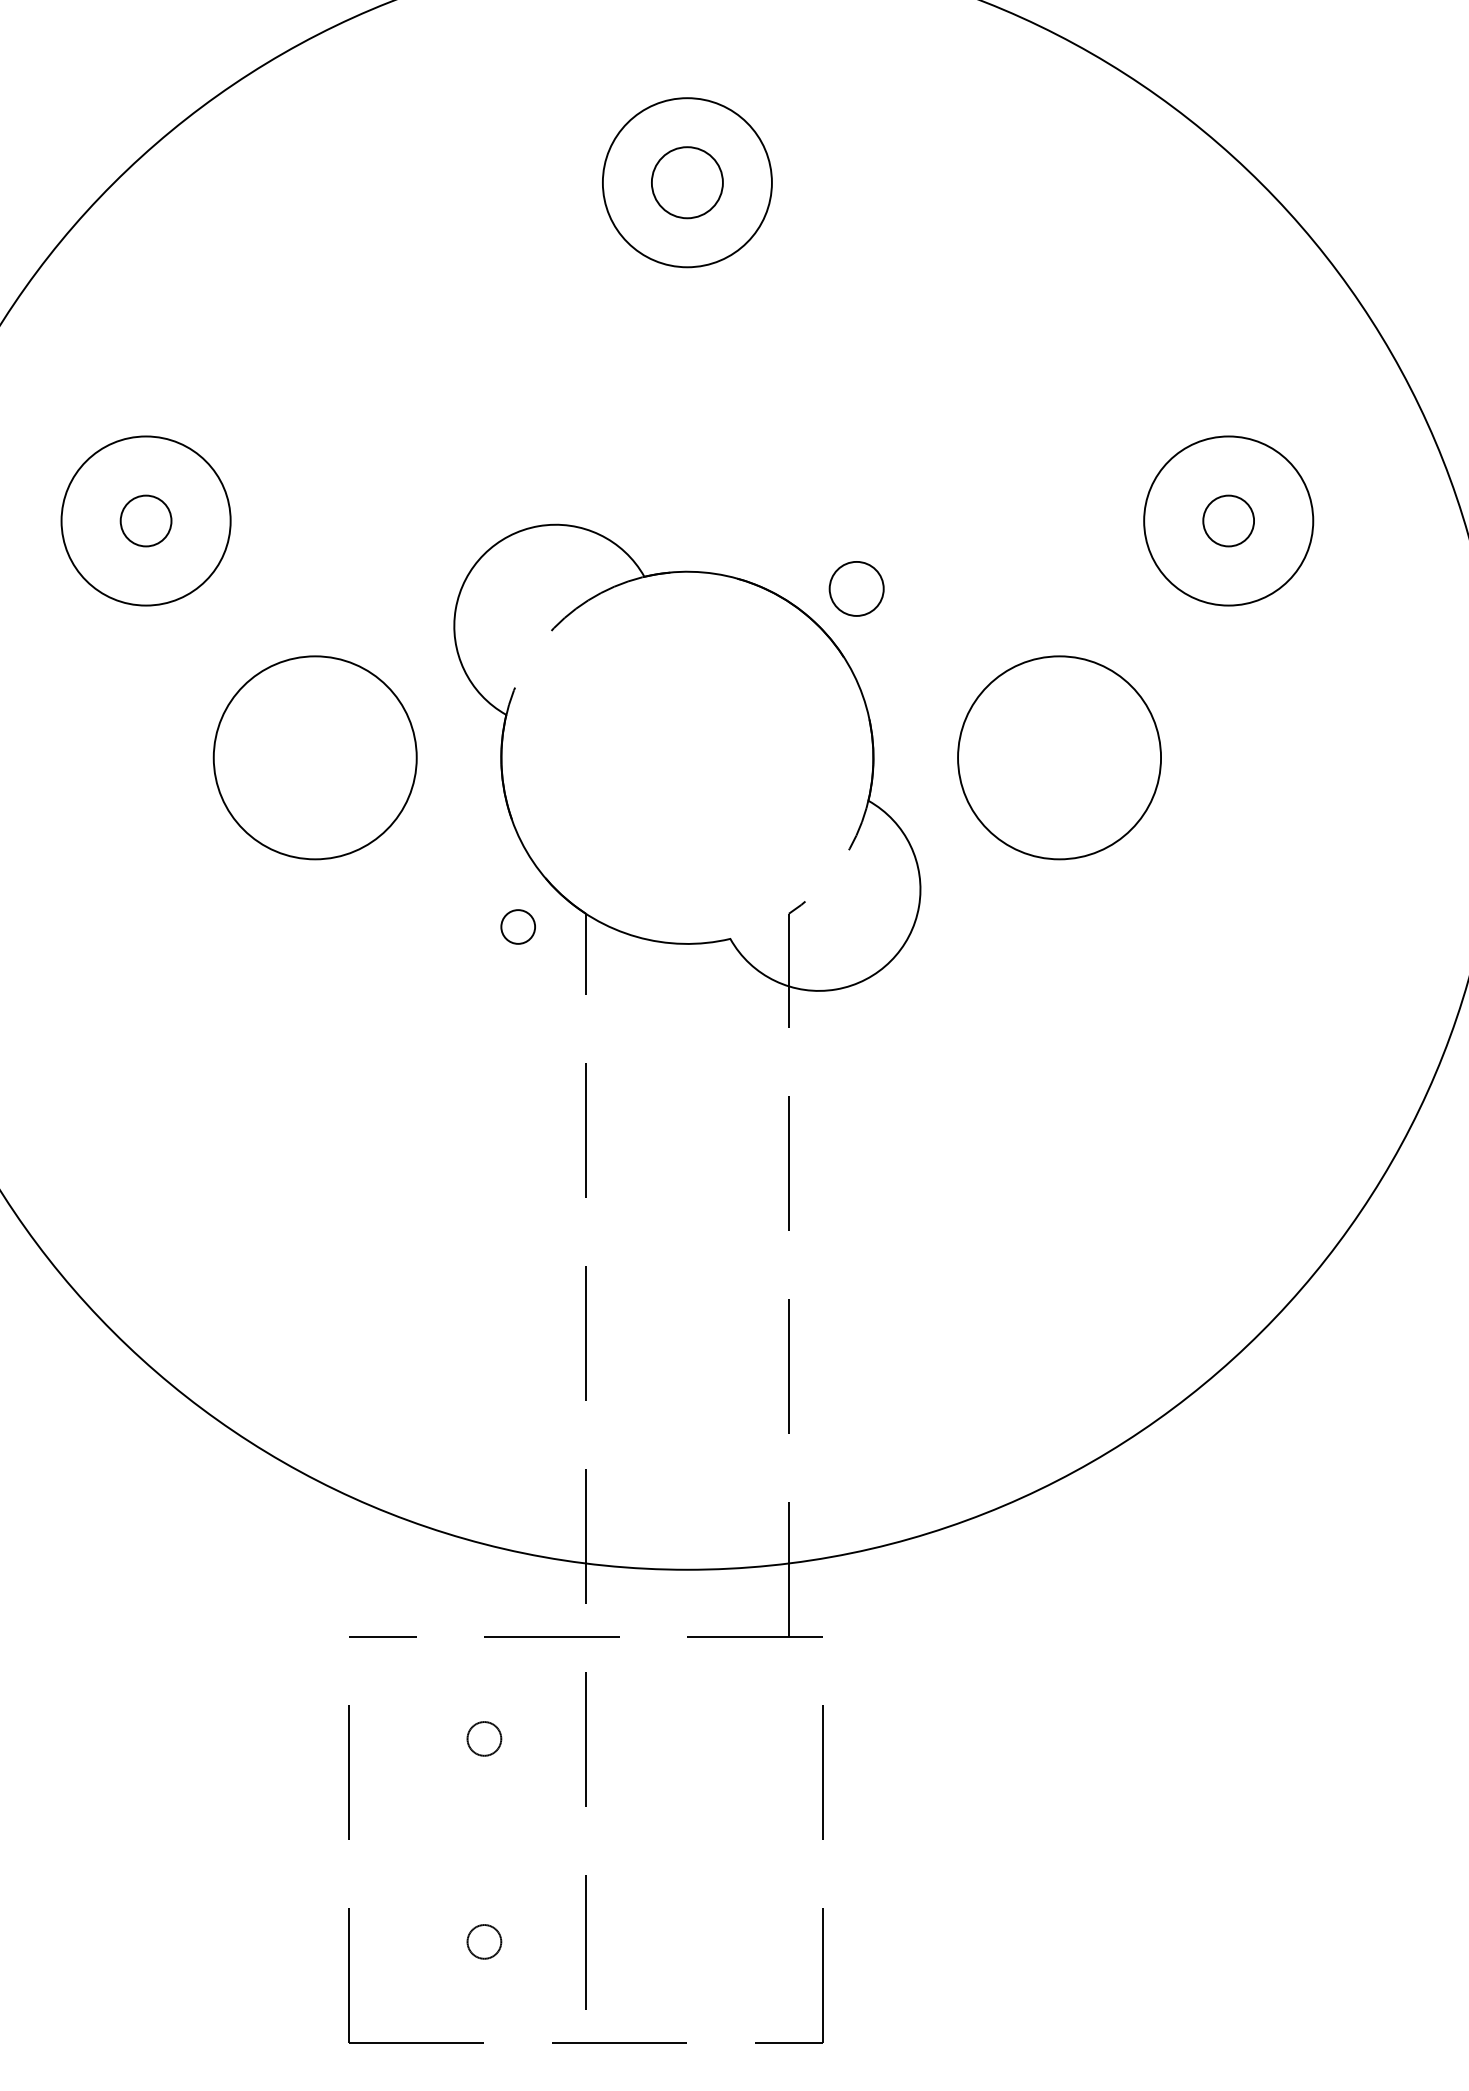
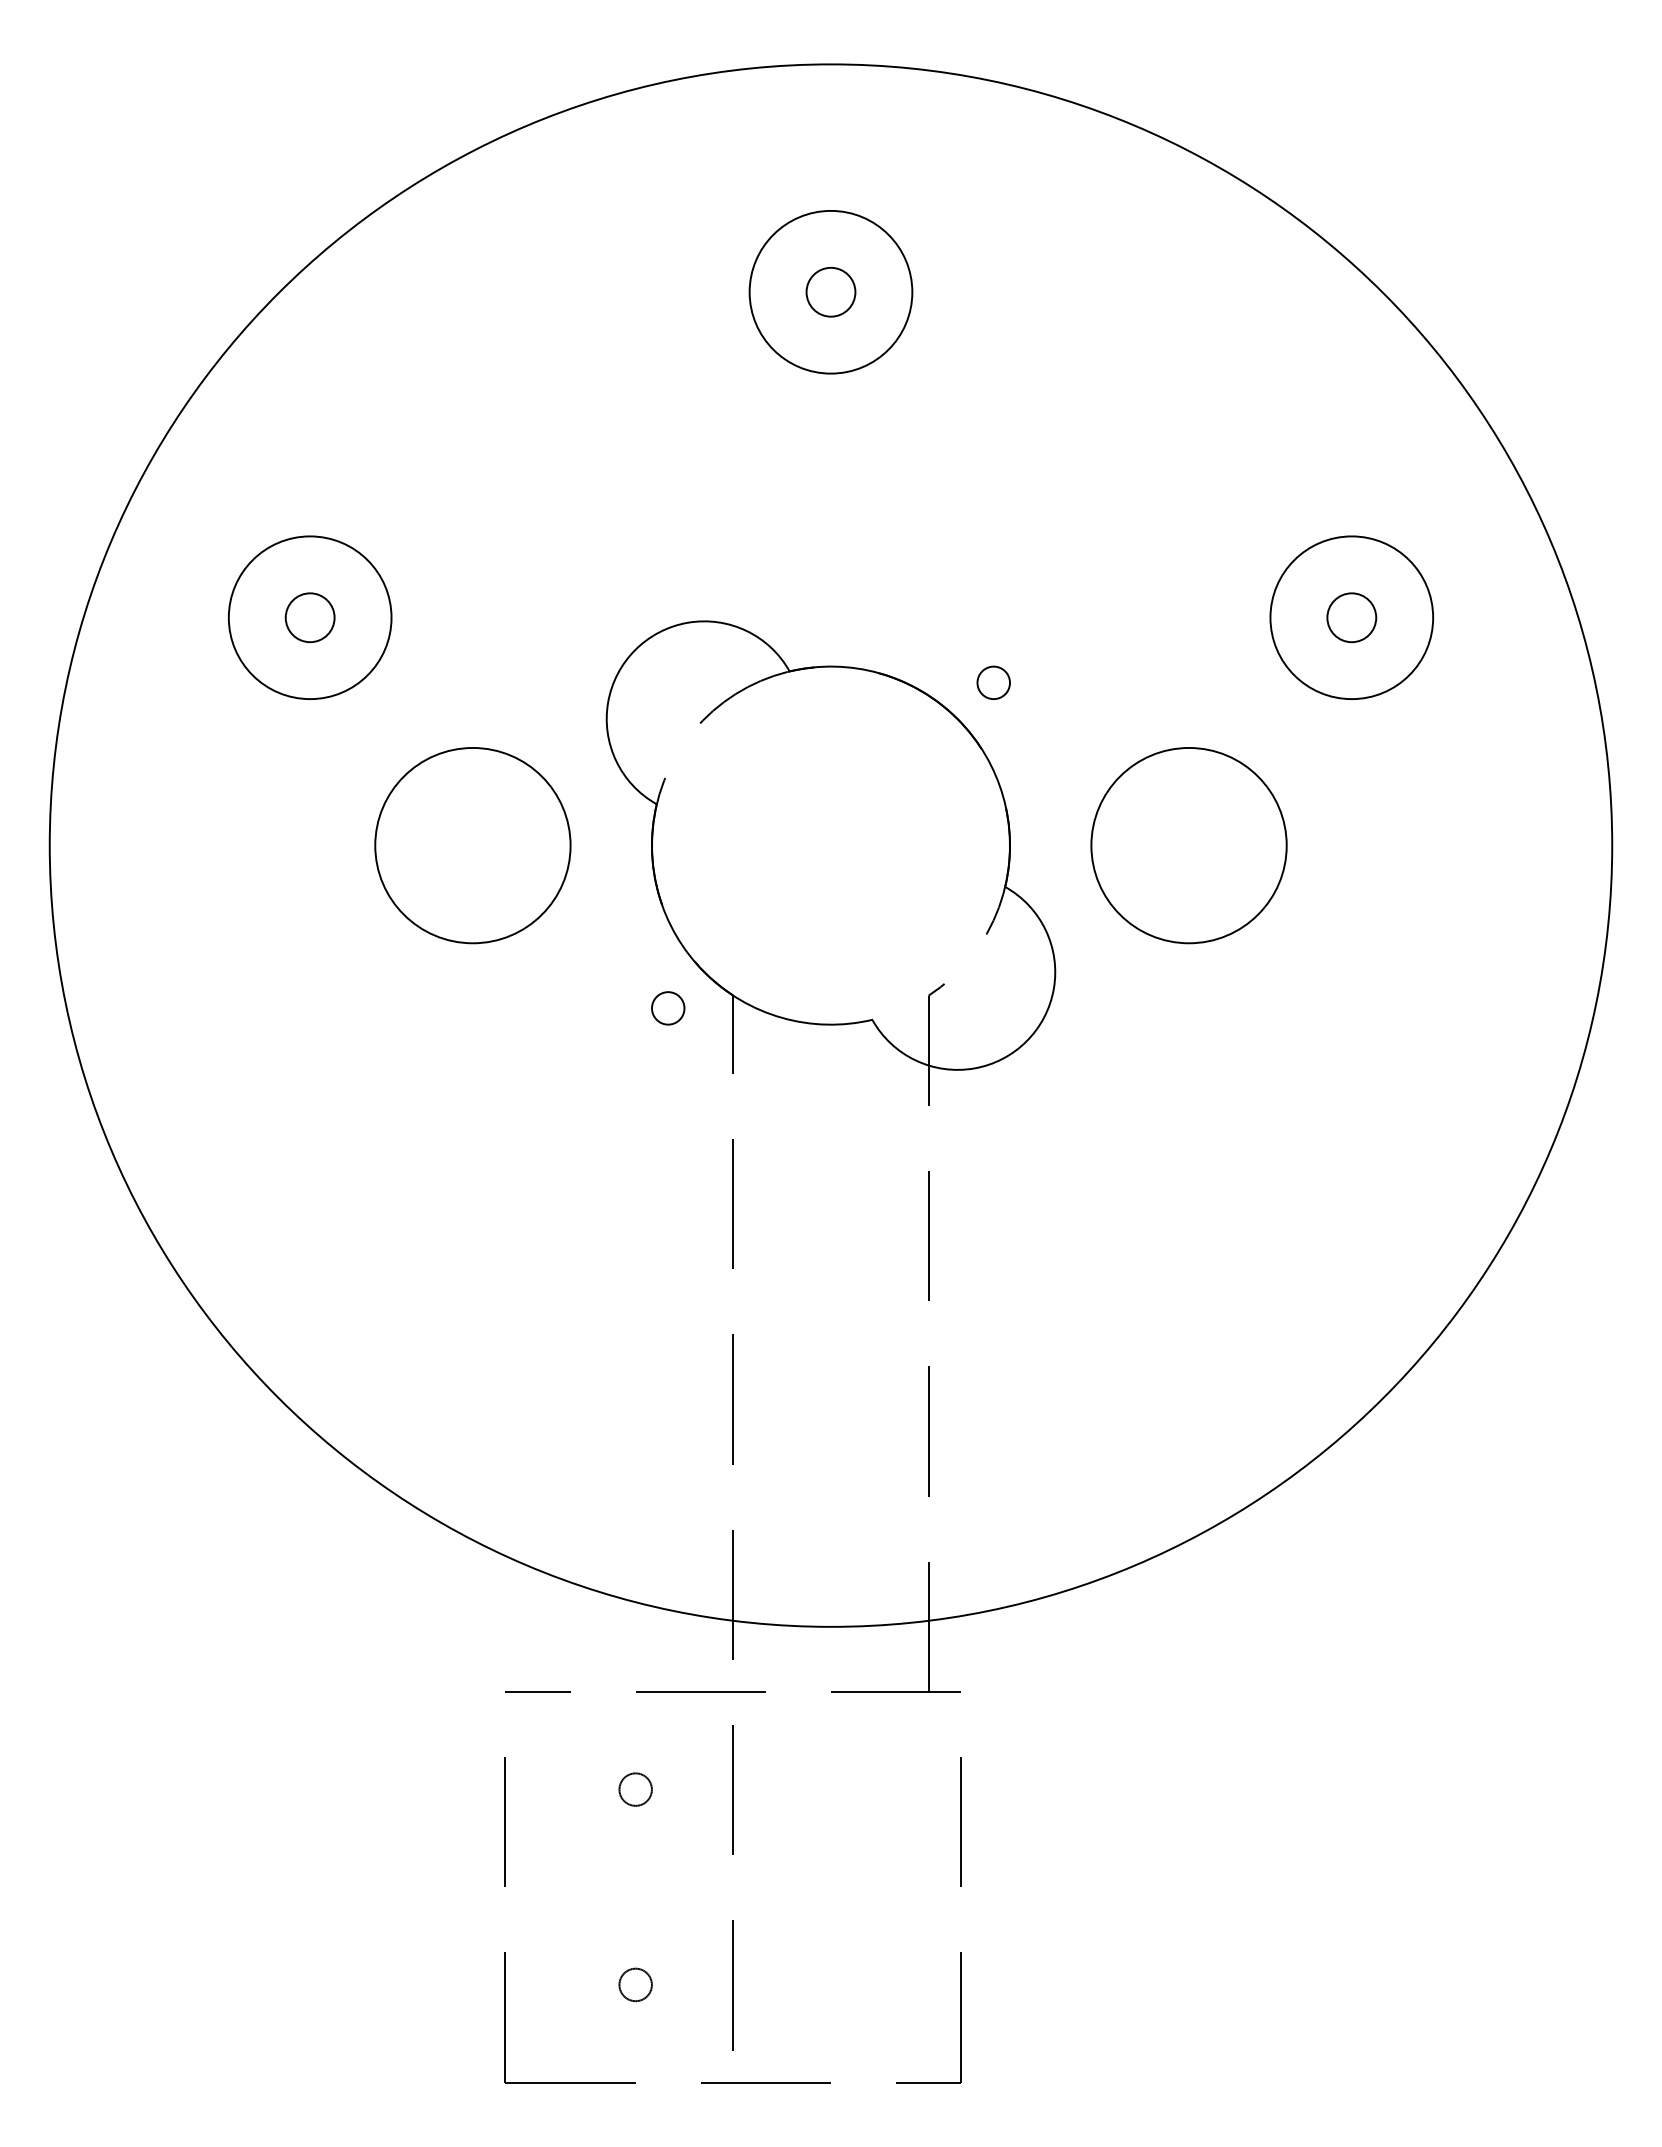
circle: (686, 181) -> (830, 291), size x0.71
circle: (856, 588) -> (993, 682), size x0.62

